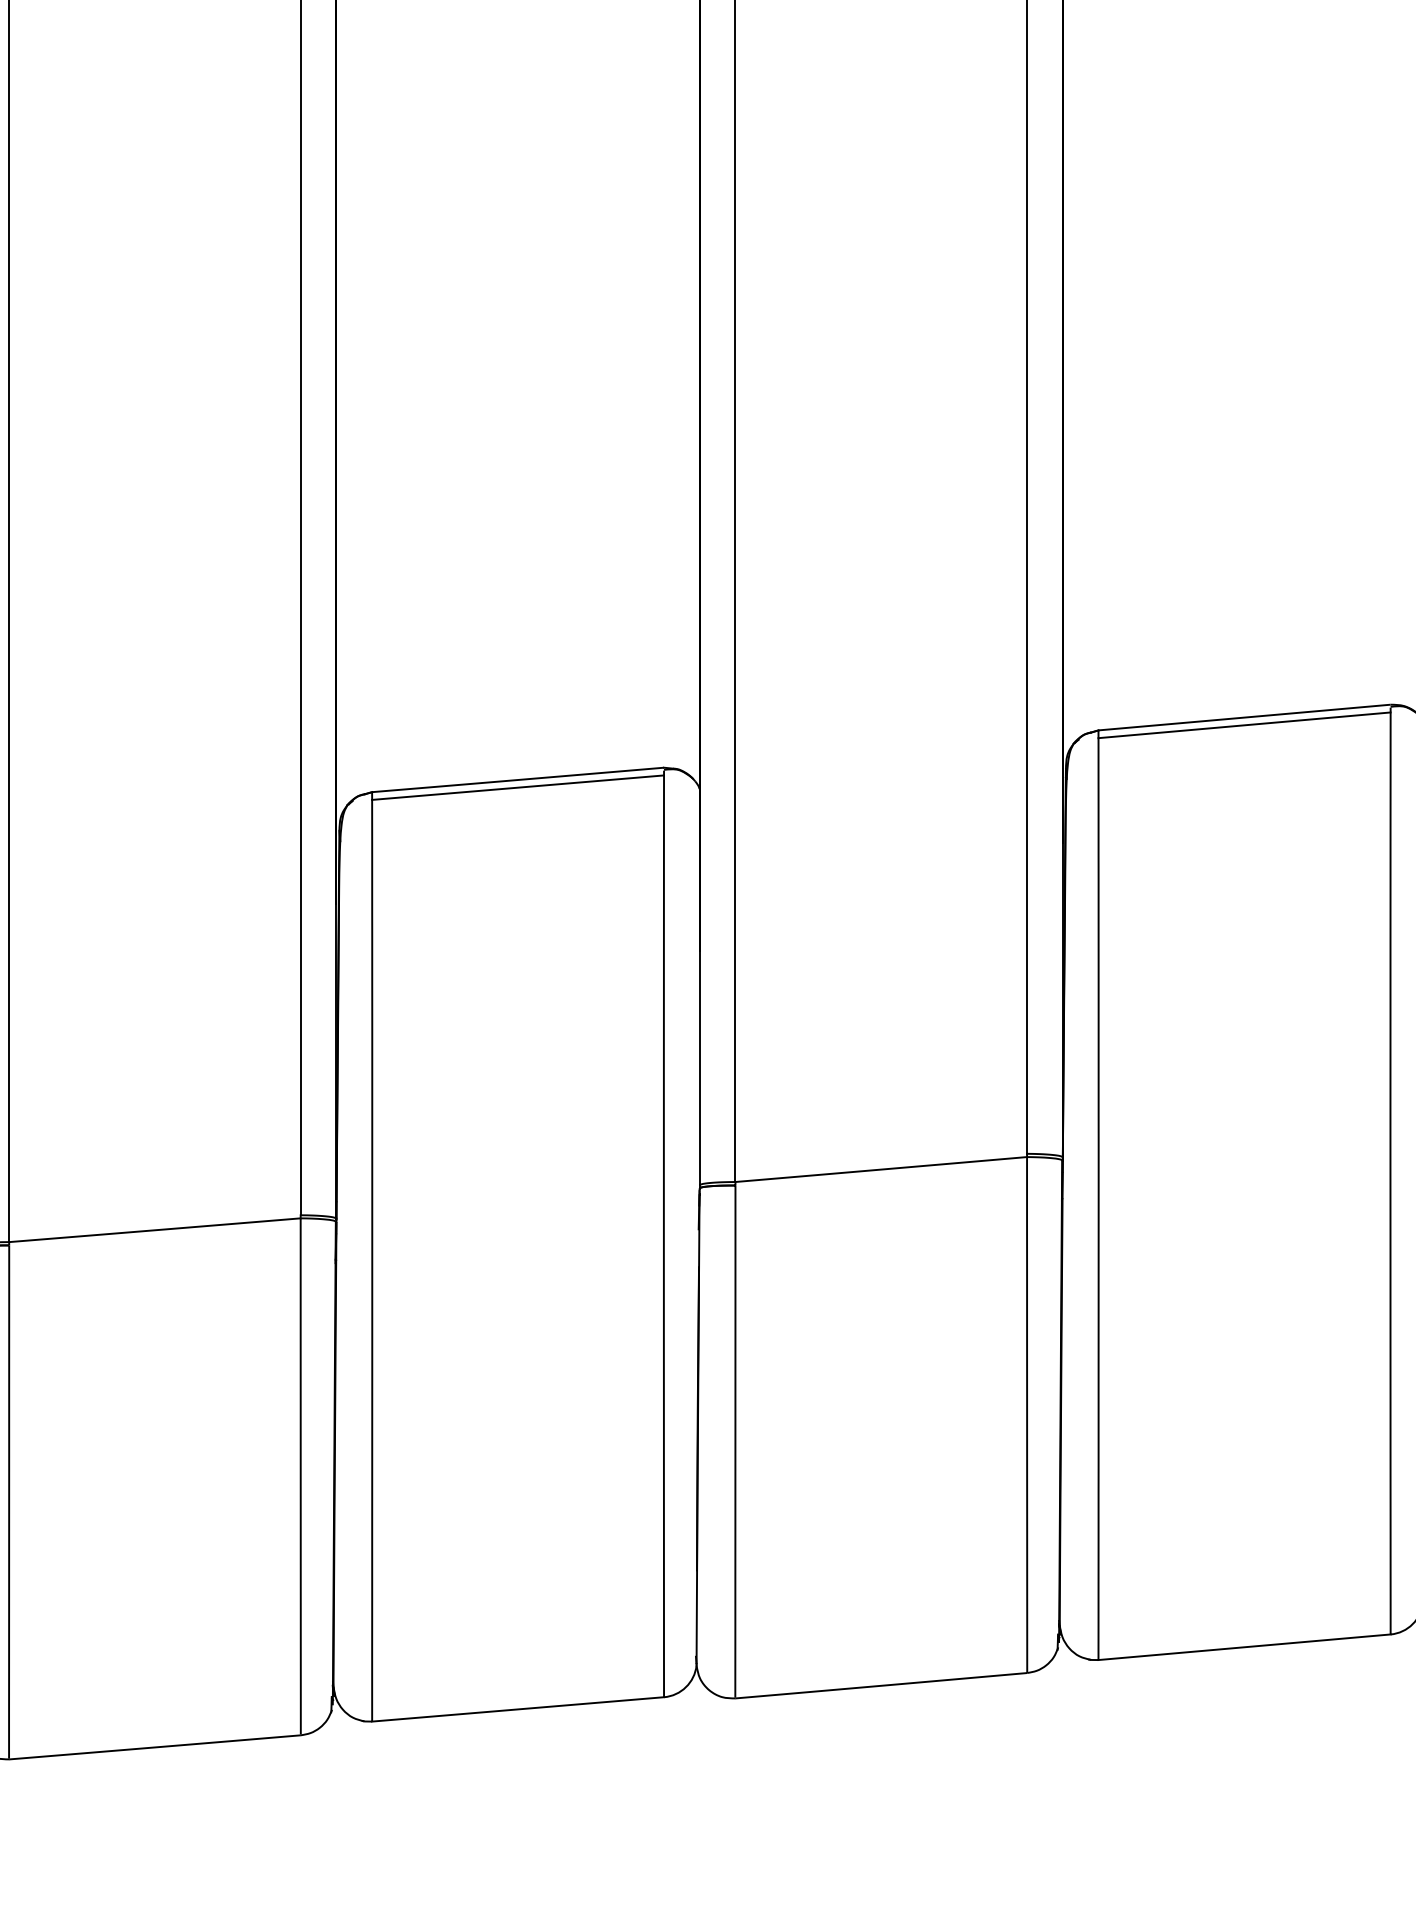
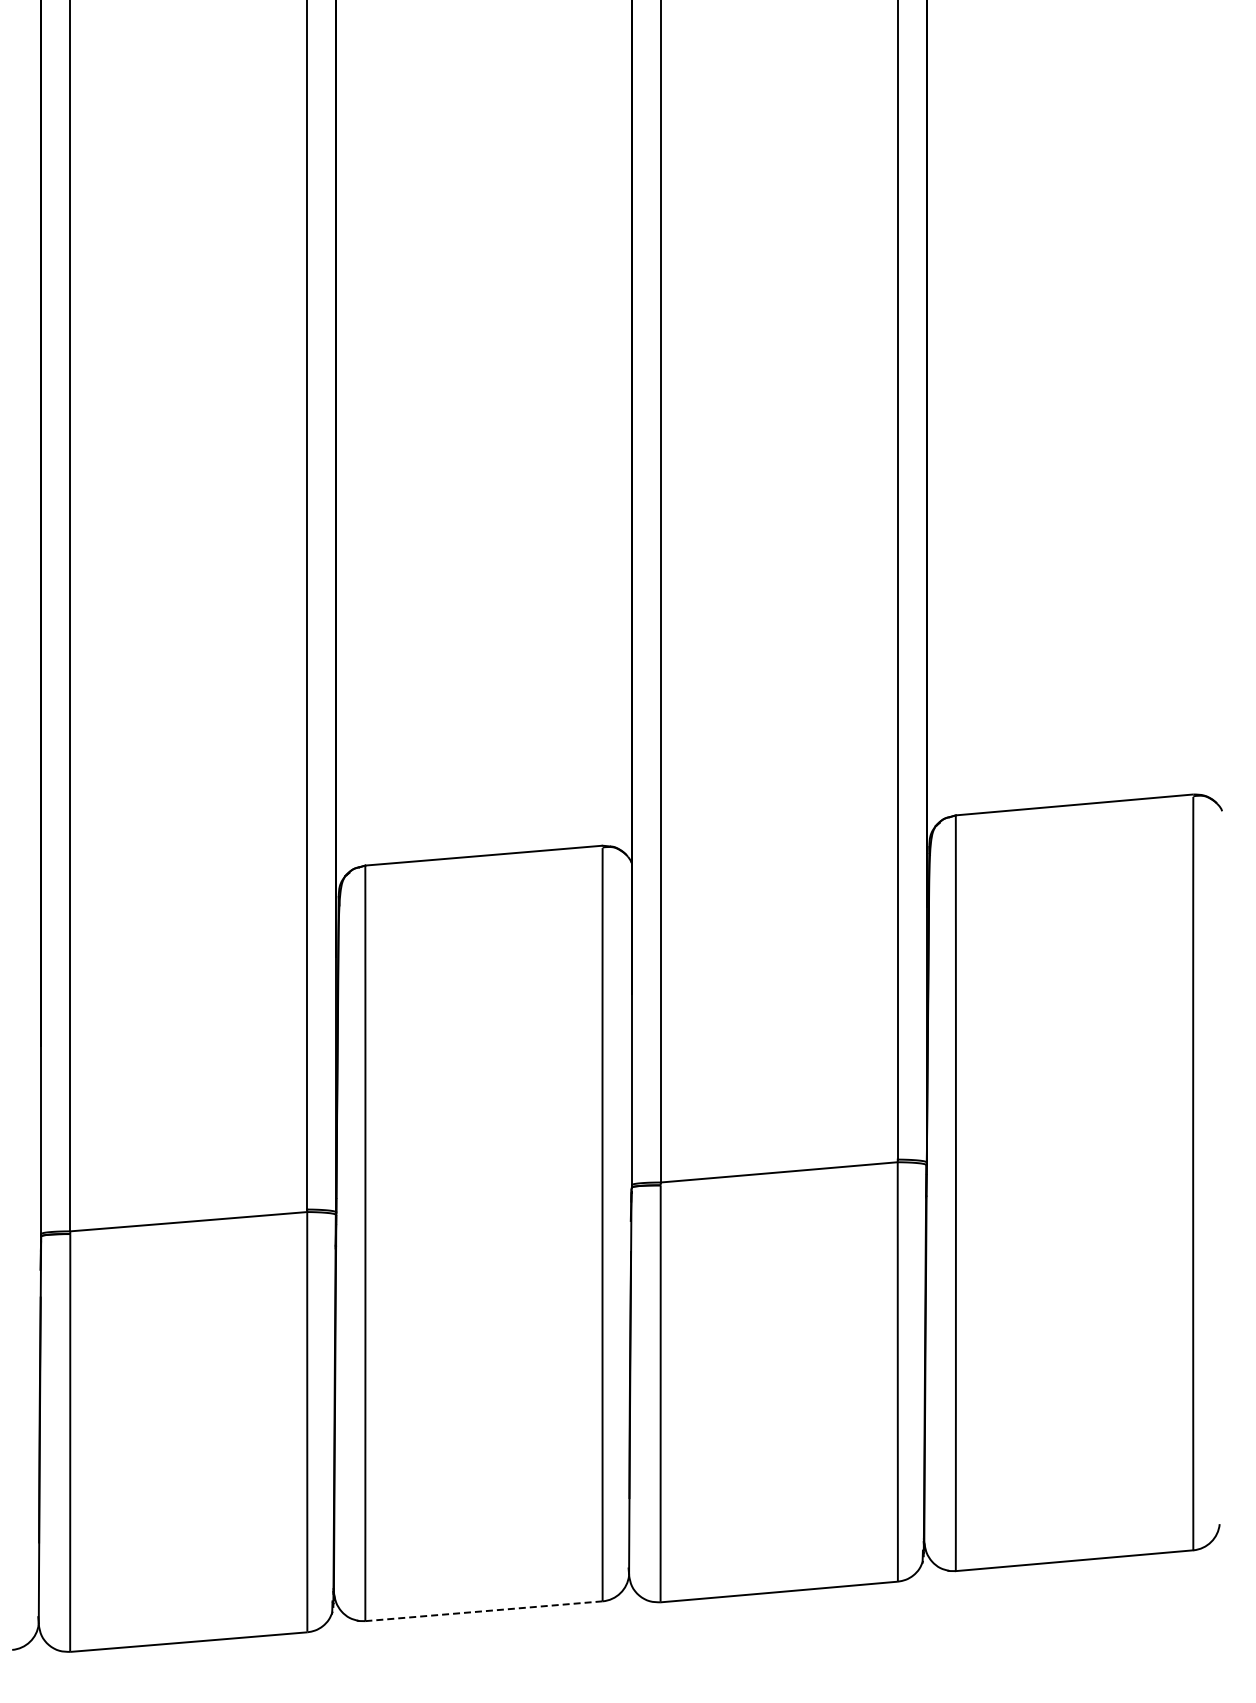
line: (1244, 724) -> (1074, 810), removed
line: (517, 787) -> (483, 861), removed
line: (518, 1709) -> (484, 1611), solid -> dashed

